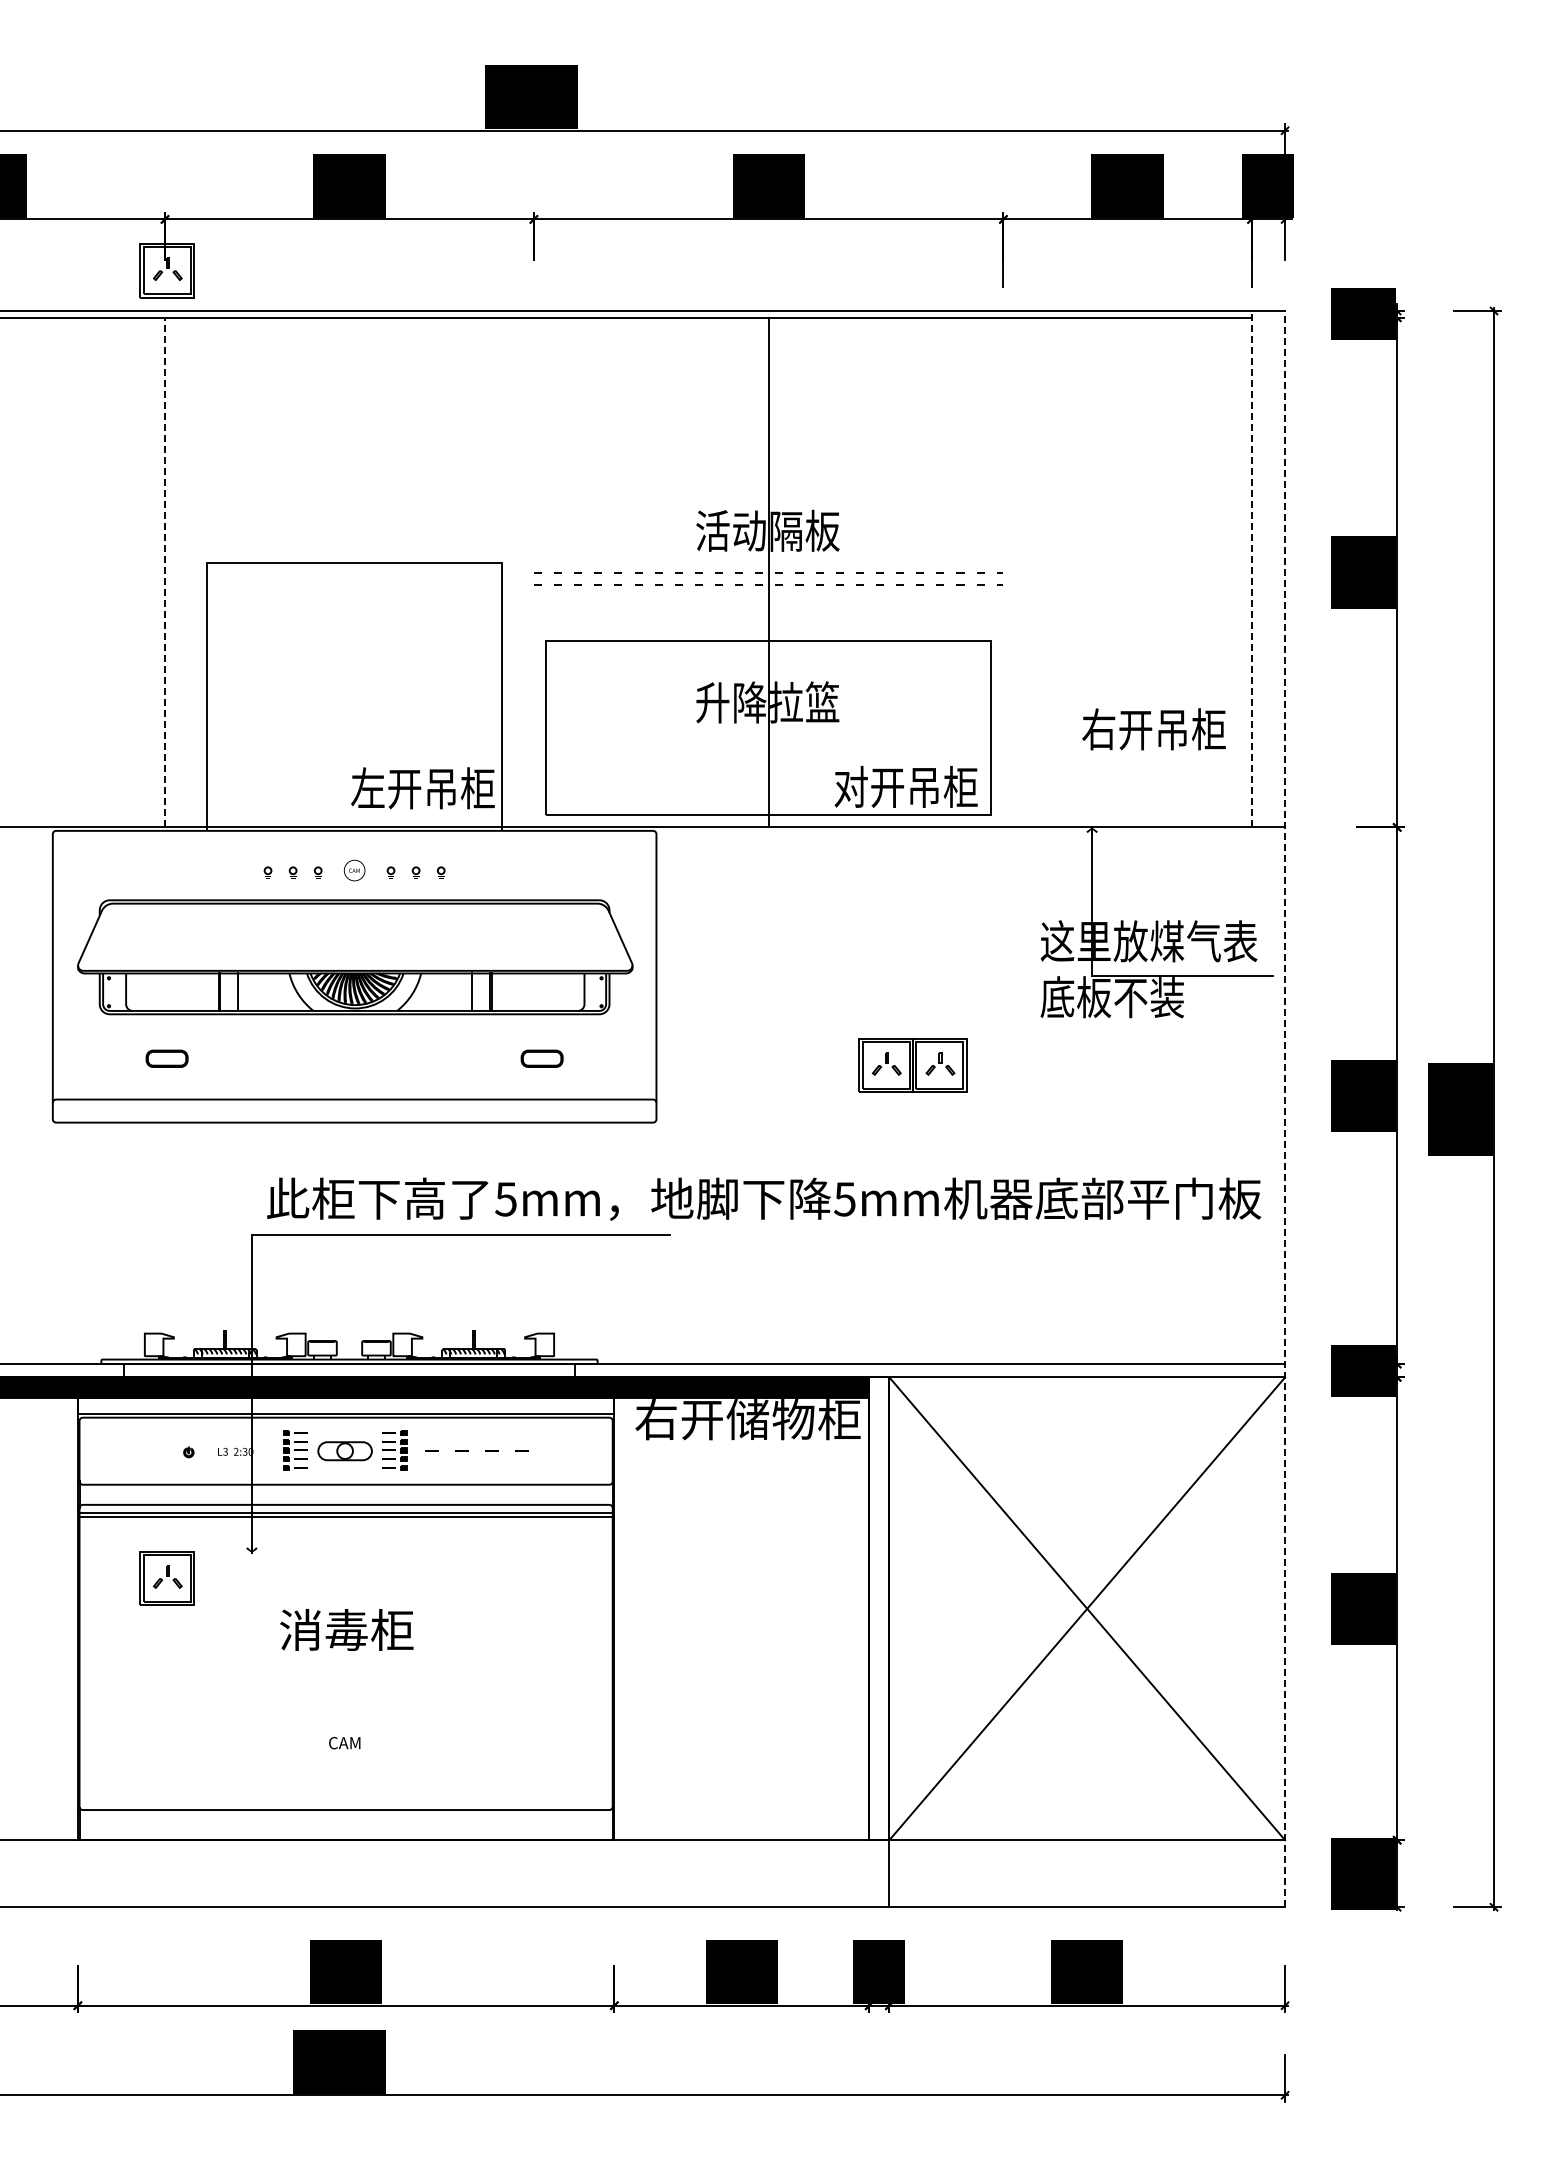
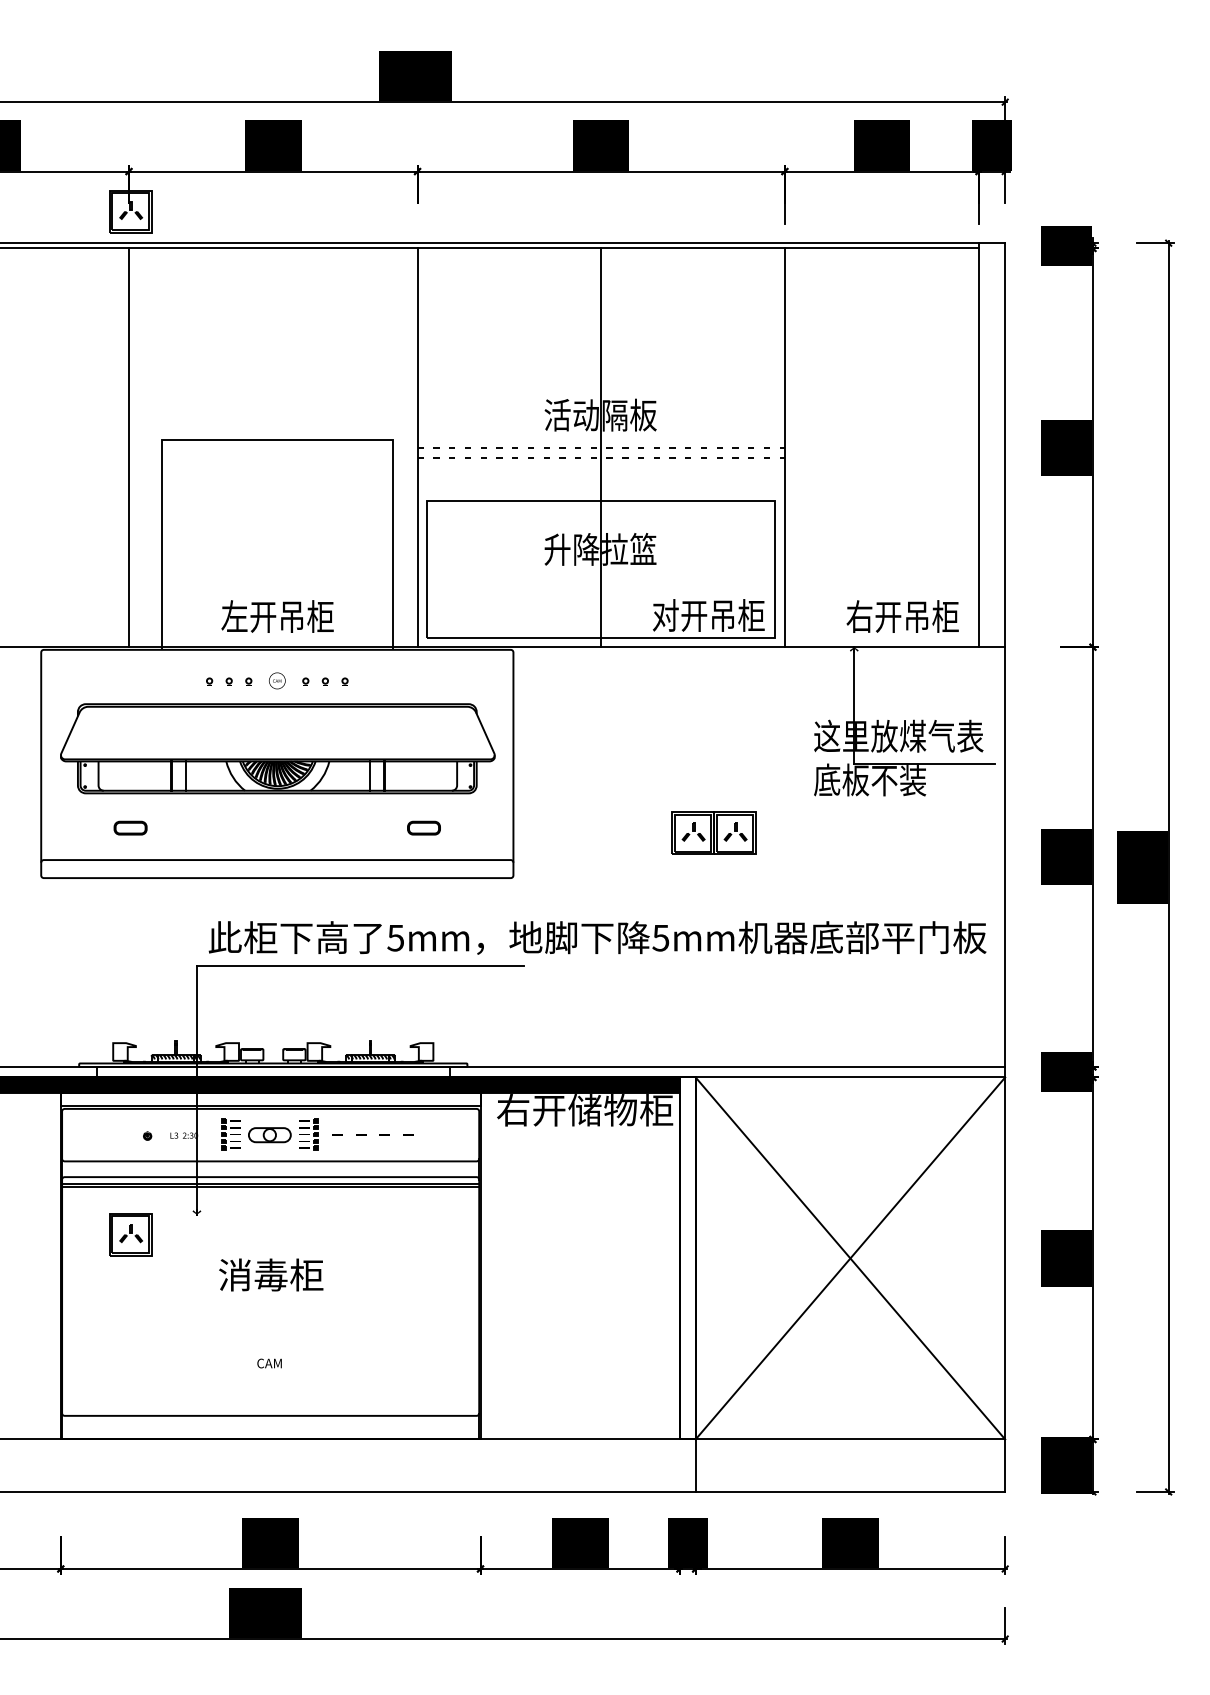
line: (1251, 568) -> (978, 444), dashed -> solid
line: (165, 572) -> (129, 447), dashed -> solid
line: (533, 572) -> (417, 447), added
line: (1003, 572) -> (784, 447), added
text: (1153, 729) -> (902, 616), moved
text: (422, 788) -> (277, 616), moved
line: (1285, 1108) -> (1005, 867), dashed -> solid

